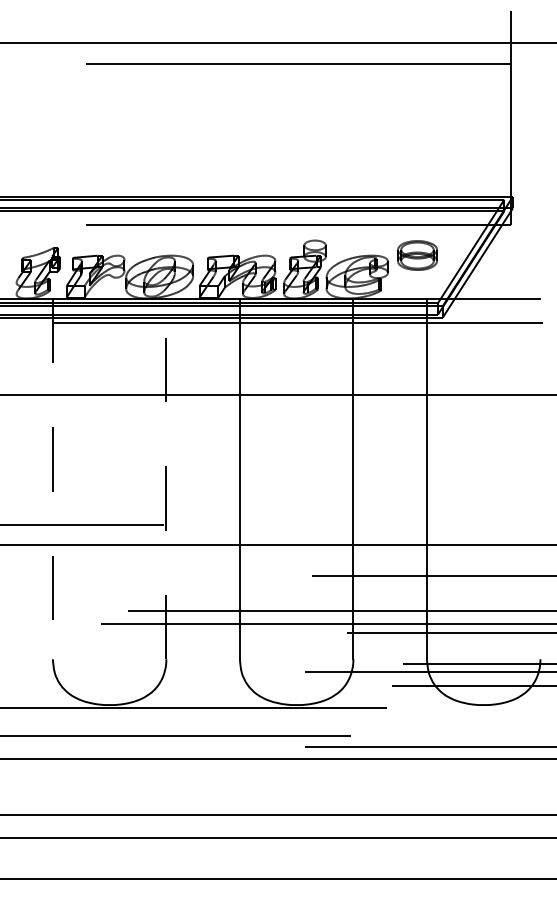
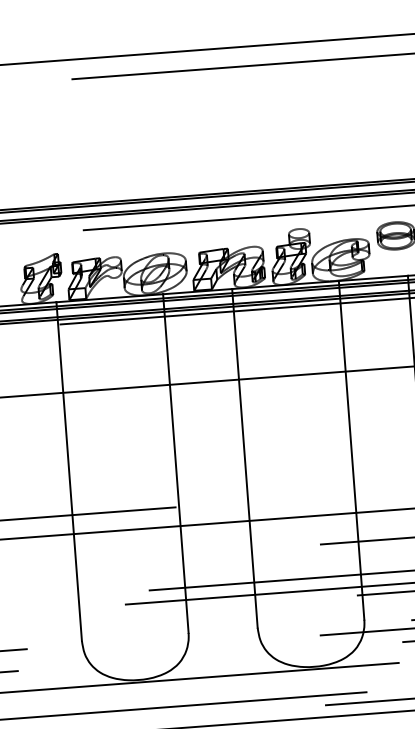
line: (166, 478) -> (175, 463), dashed -> solid
line: (52, 479) -> (68, 472), dashed -> solid

